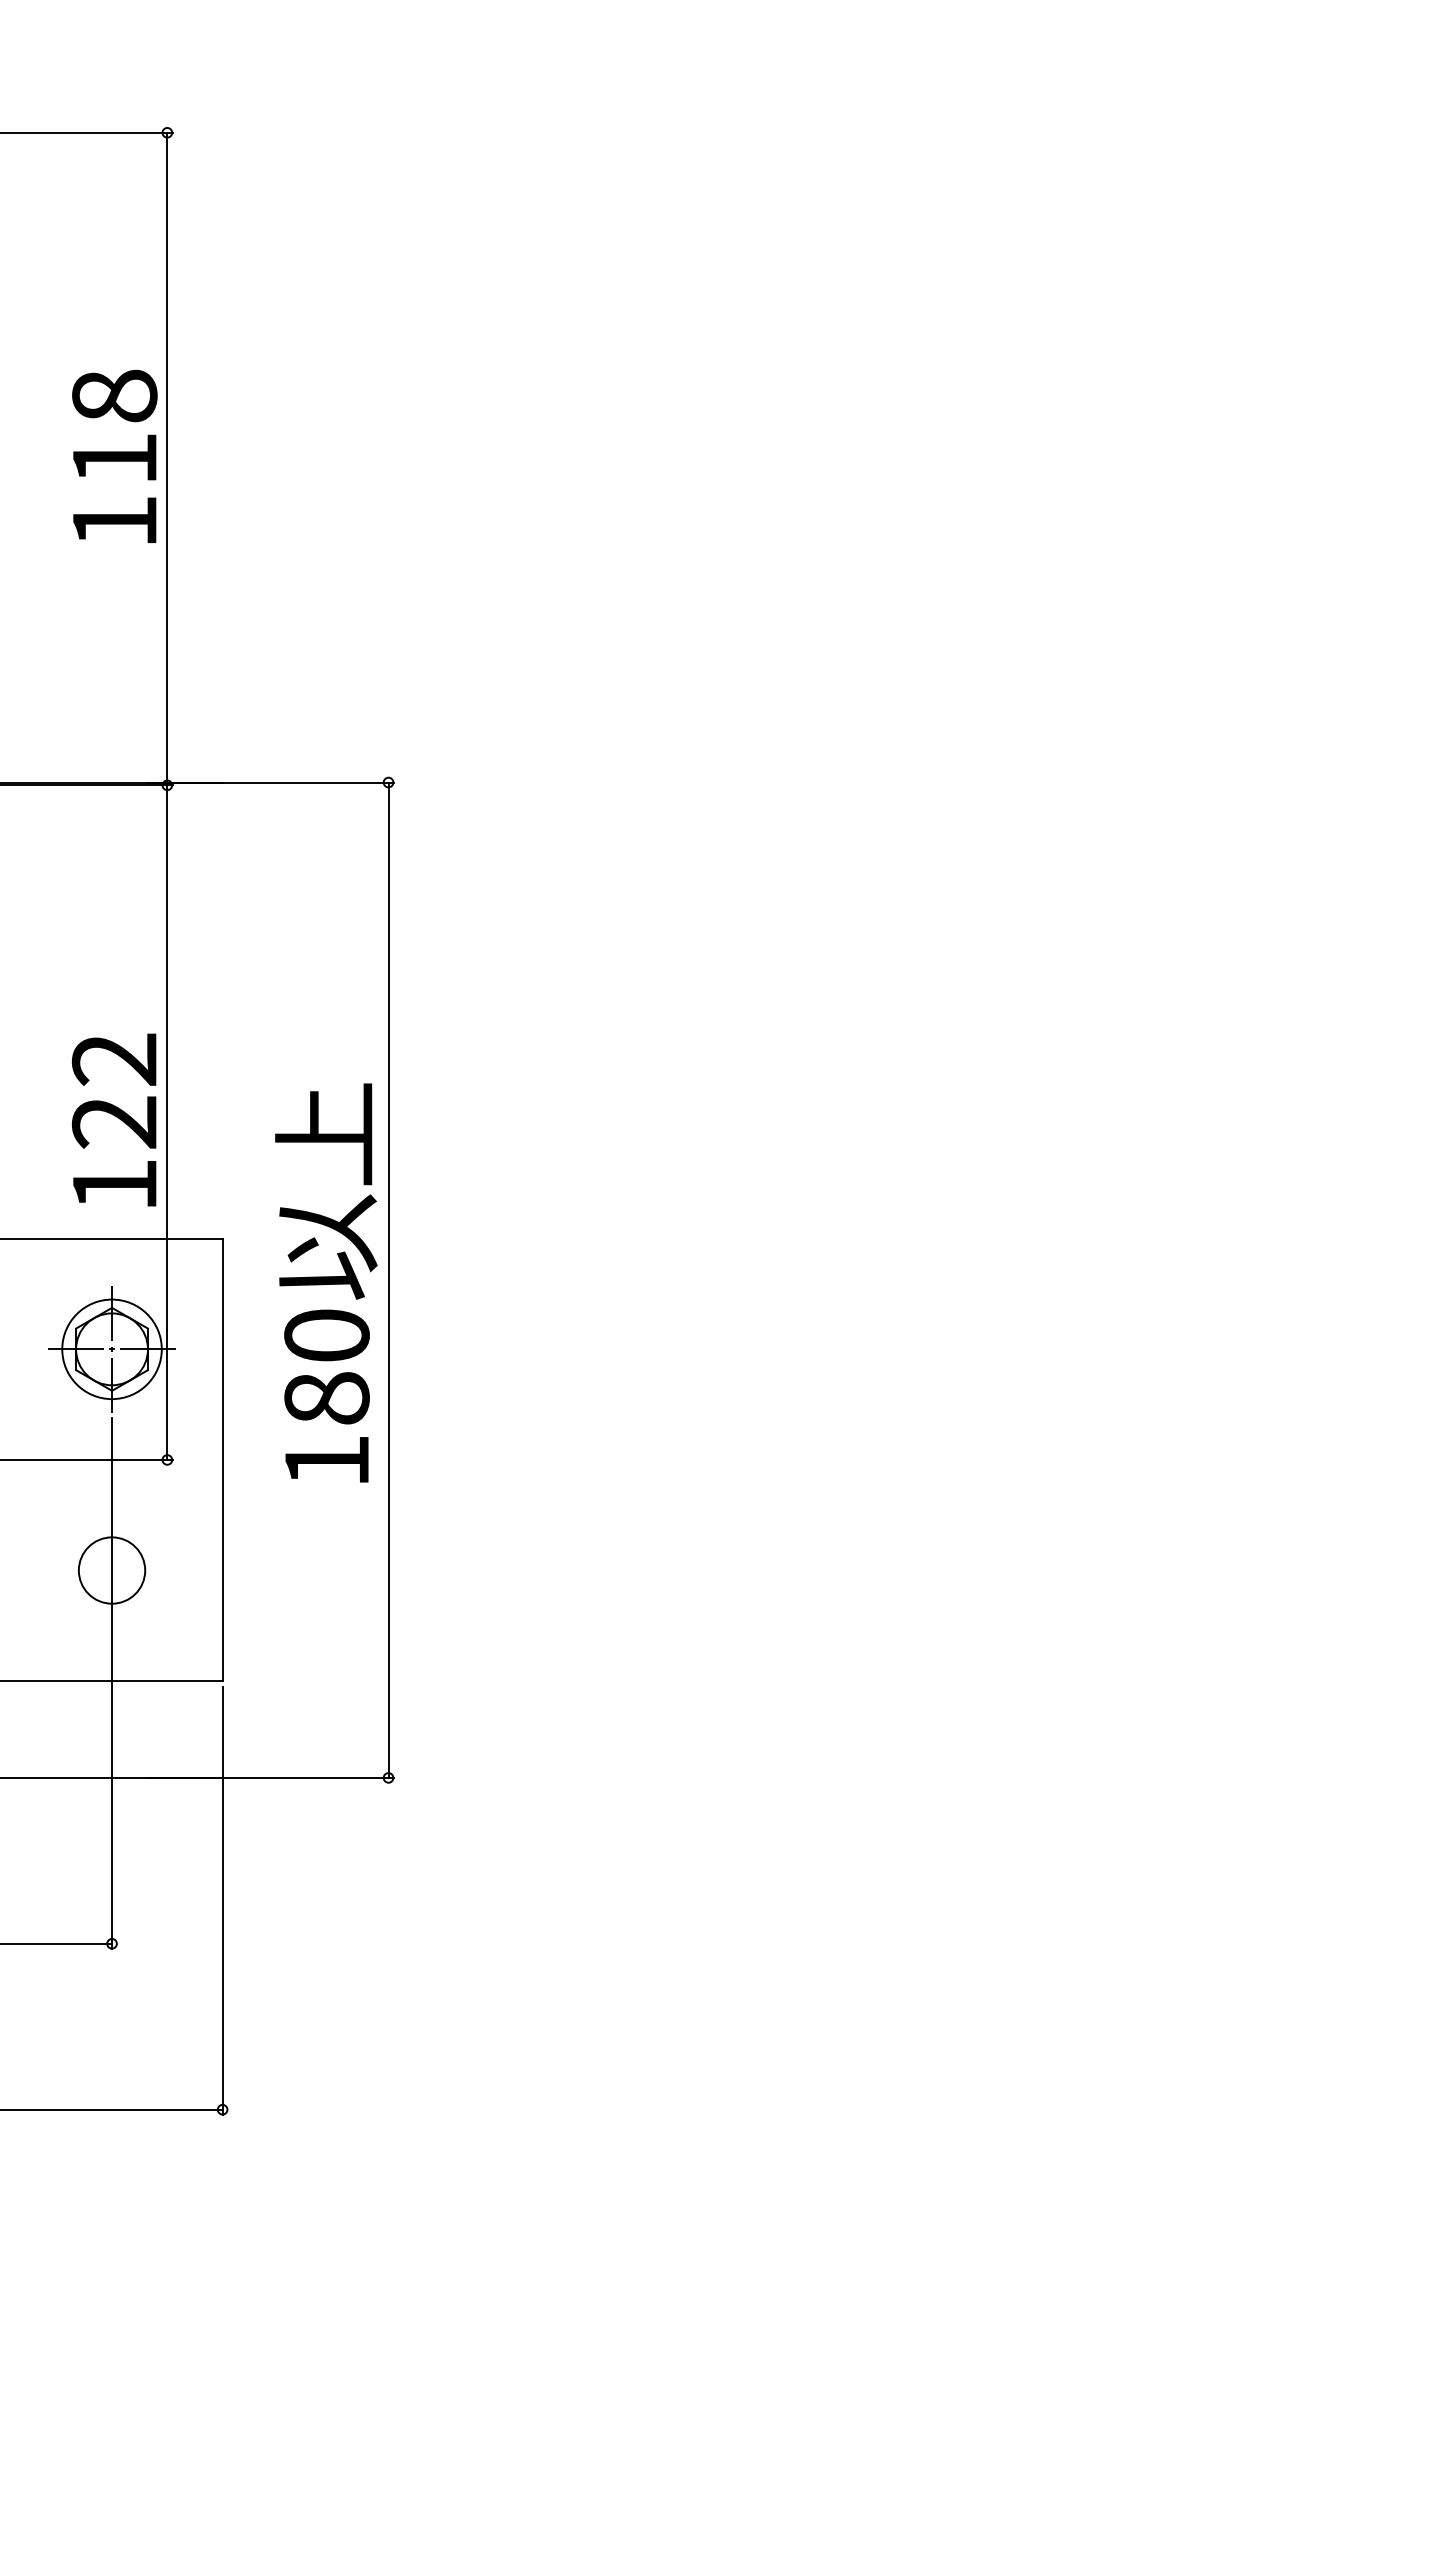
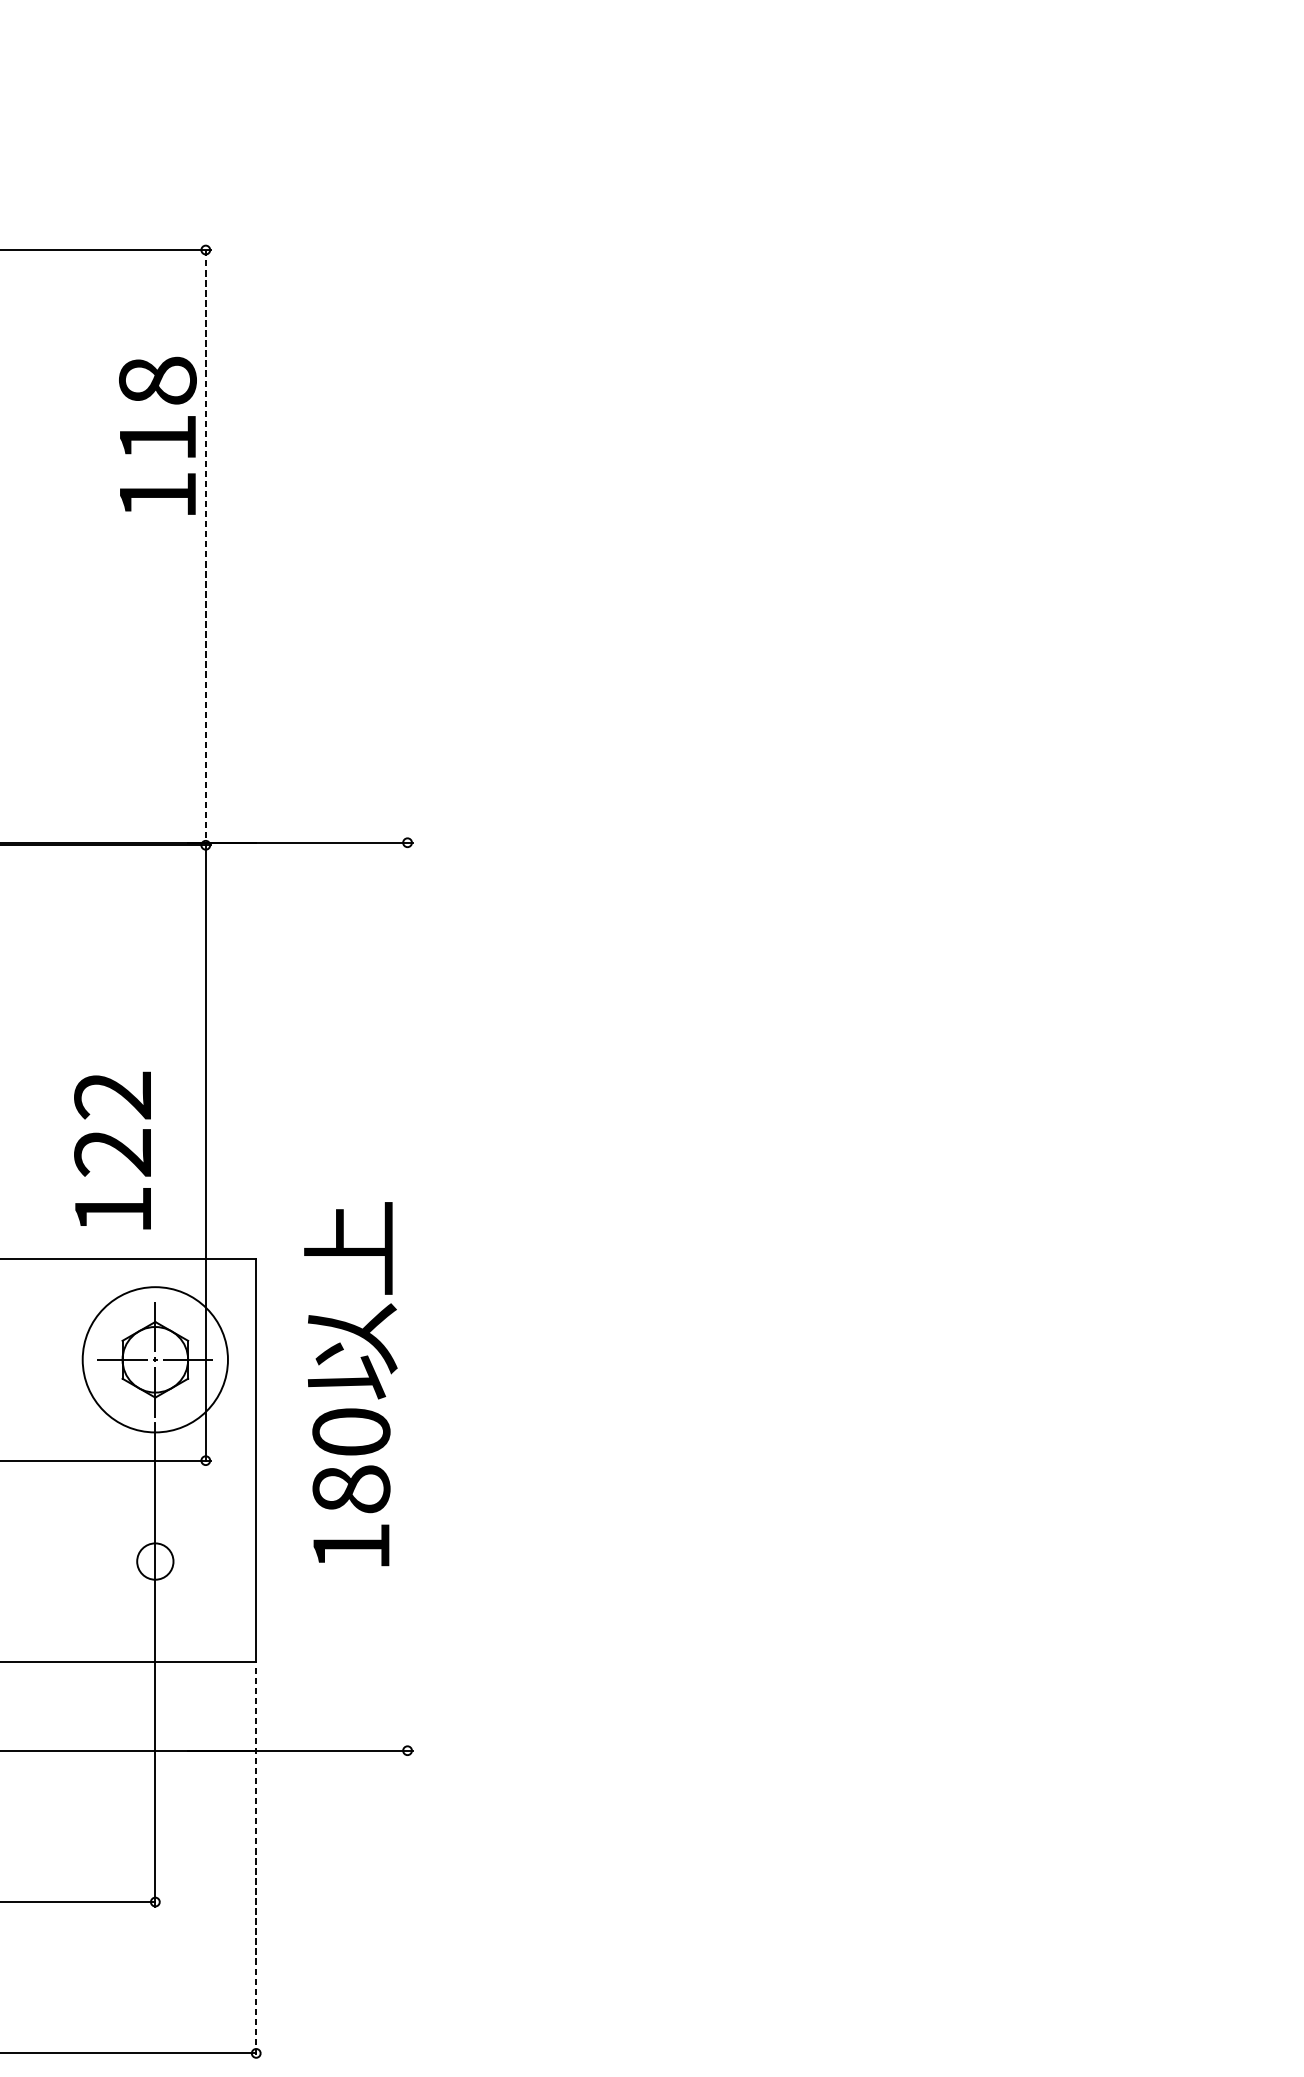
text: (114, 455) -> (157, 434), moved
line: (167, 459) -> (205, 548), solid -> dashed
text: (113, 1119) -> (111, 1150), moved
line: (388, 1279) -> (407, 1296), removed
text: (326, 1282) -> (350, 1383), moved
circle: (111, 1349) -> (154, 1359), size x1.6
circle: (111, 1570) -> (154, 1561), size x0.6
line: (222, 1901) -> (256, 1863), solid -> dashed

